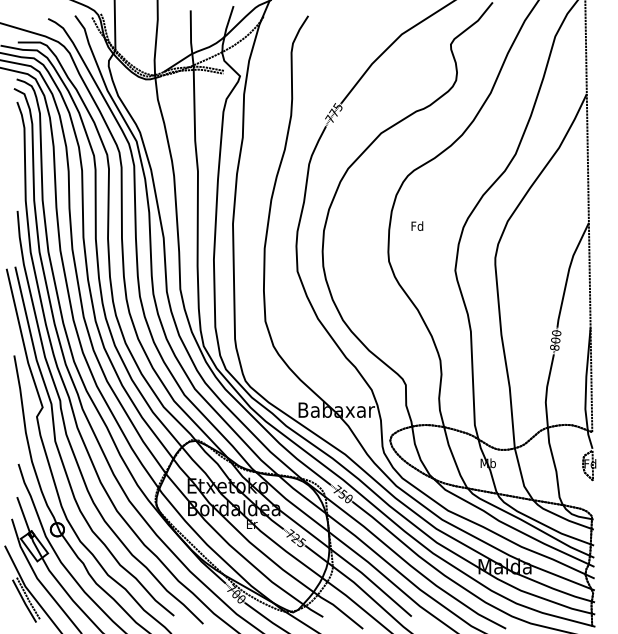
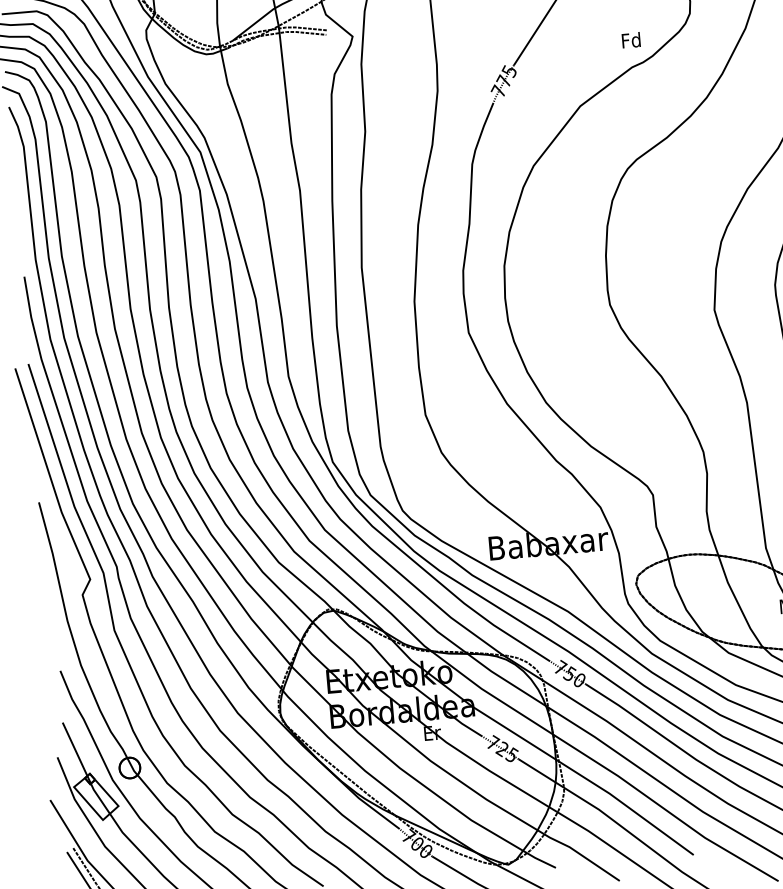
text: (417, 225) -> (631, 39), moved

